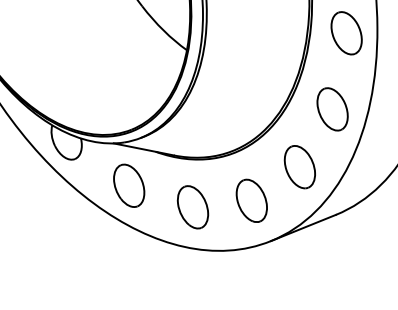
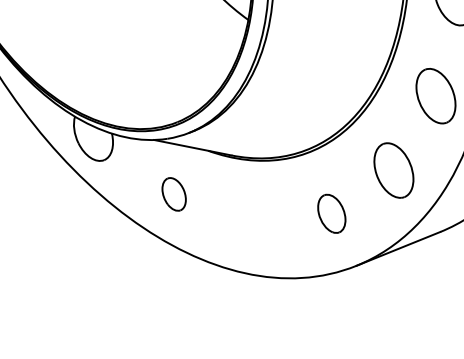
part: (129, 185) -> (174, 194), size x0.6
part: (251, 200) -> (331, 213), size x0.7
part: (192, 207) -> (255, 222), removed

